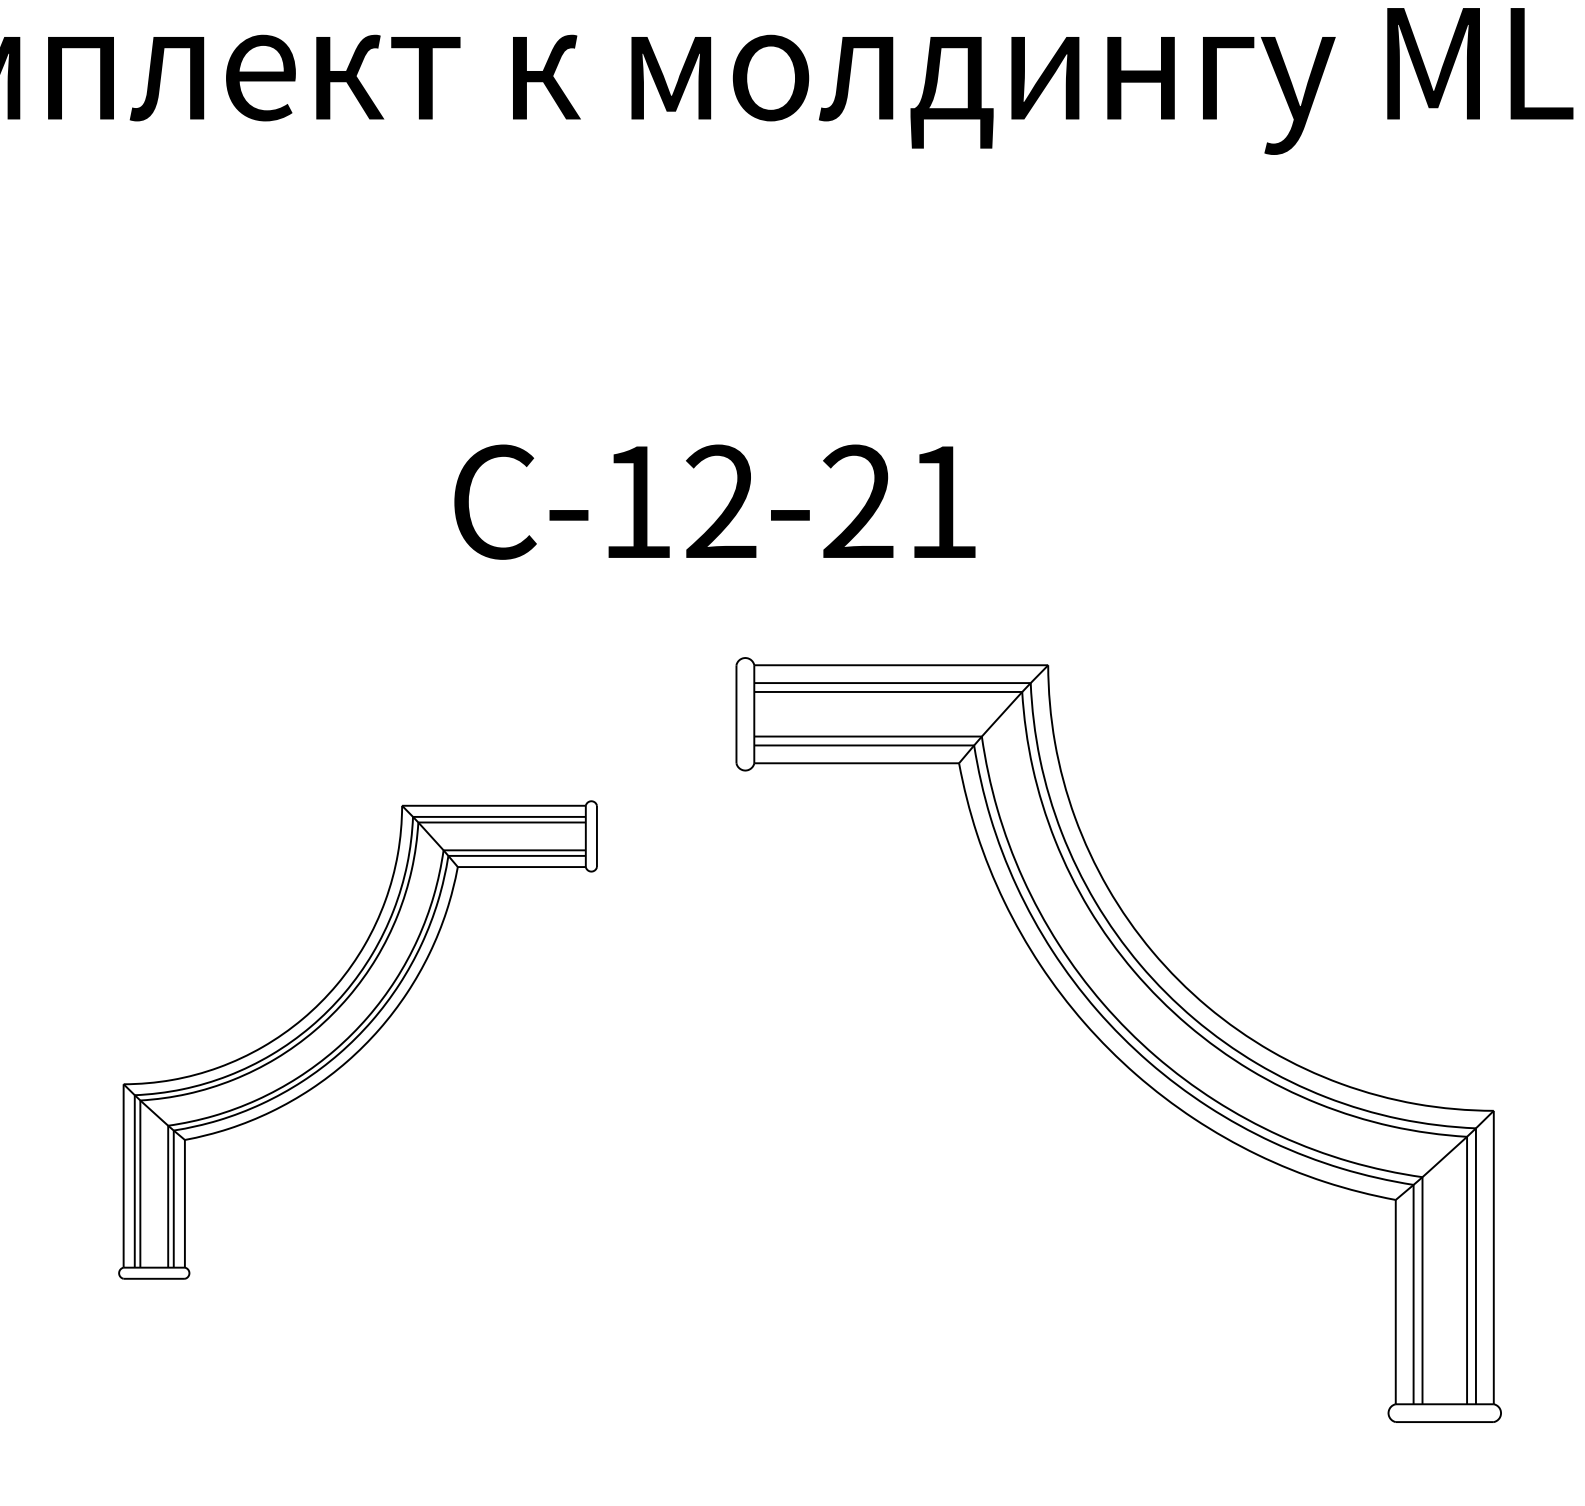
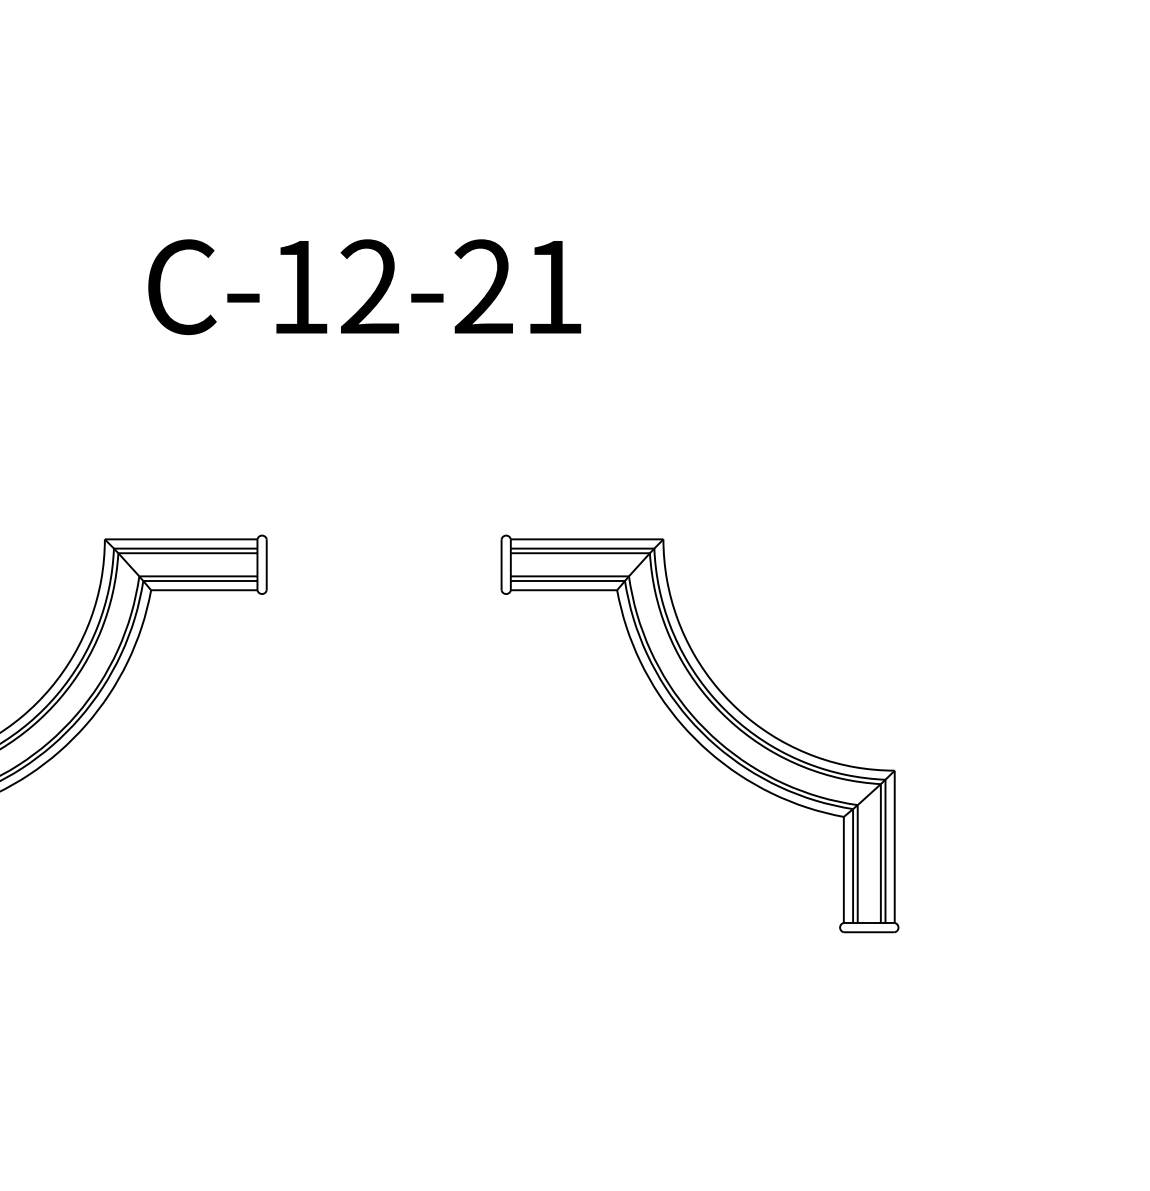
part: (1118, 1039) -> (699, 733), size x0.62

